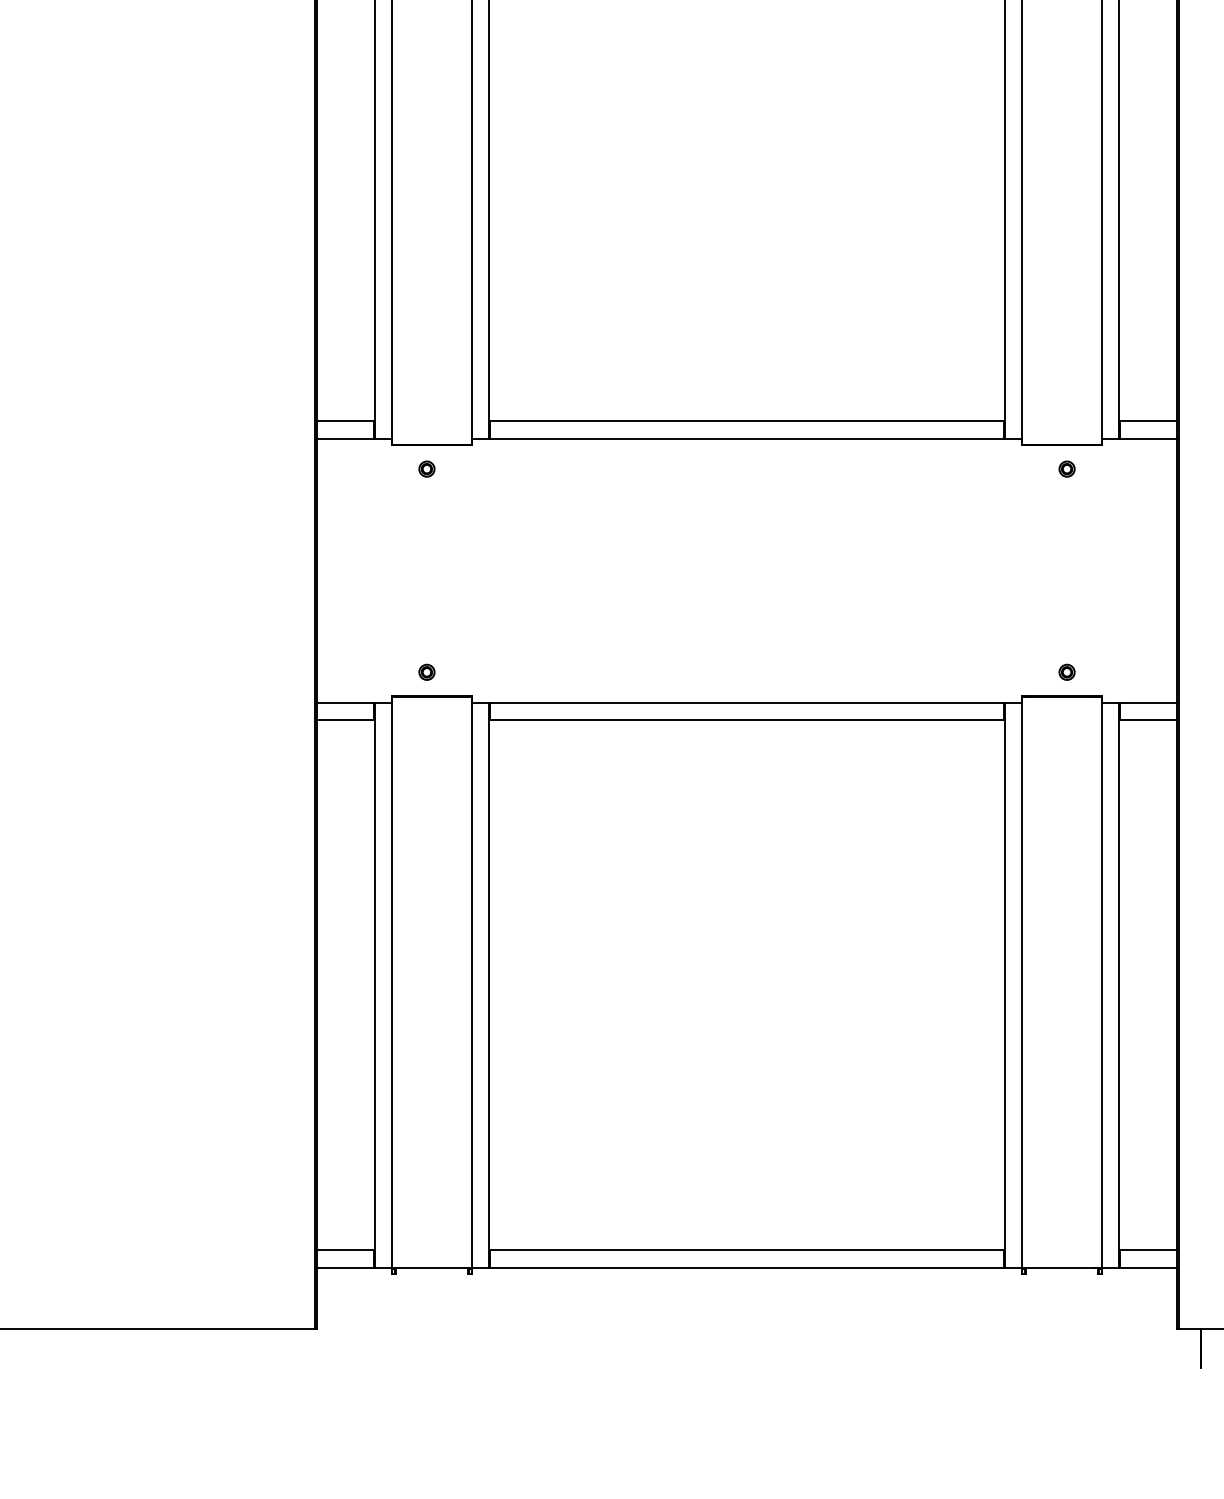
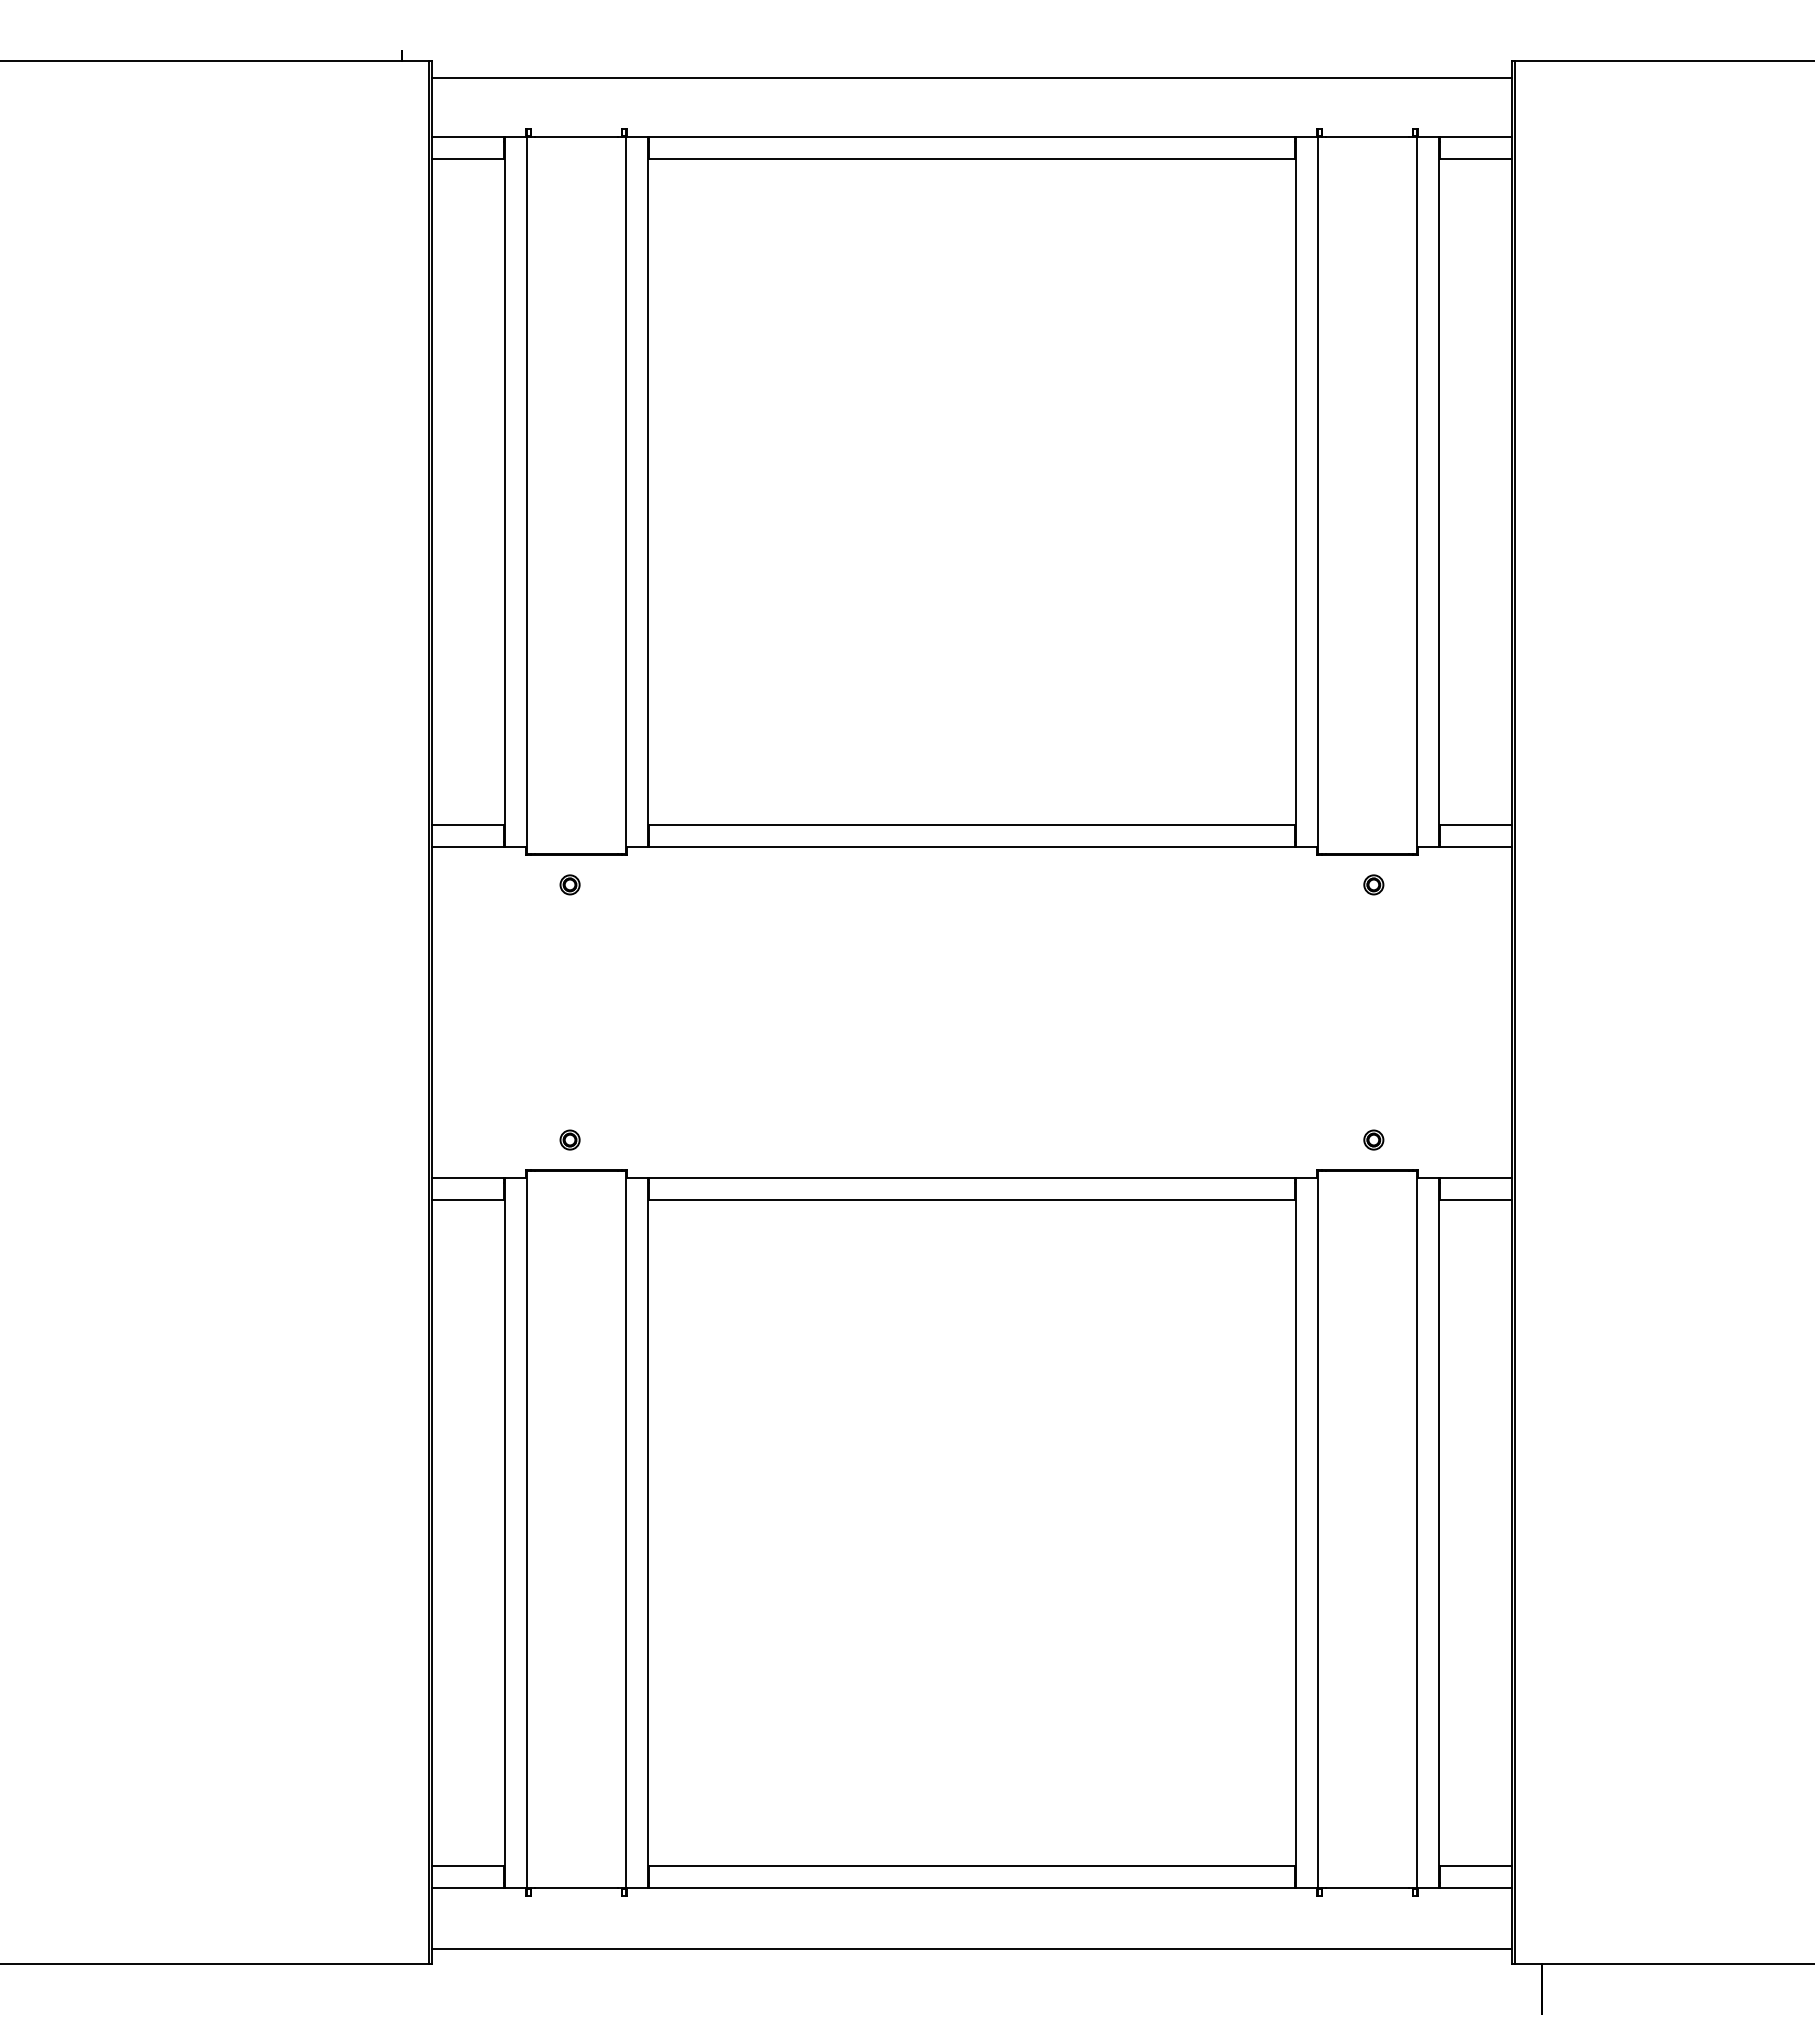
line: (746, 1316) -> (971, 1949), added

